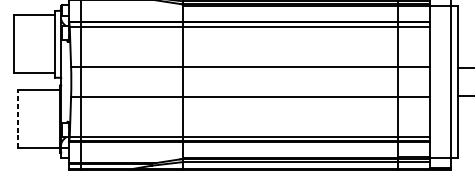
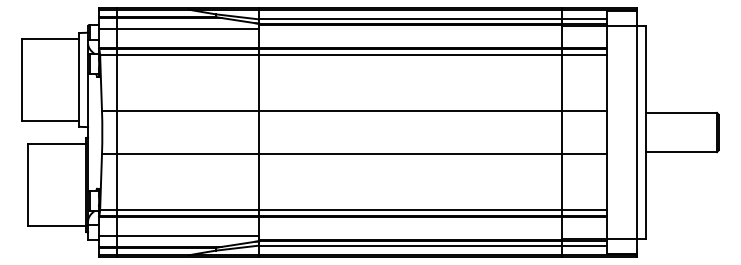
line: (125, 8) -> (178, 29), added
line: (18, 119) -> (27, 185), dashed -> solid
line: (125, 154) -> (178, 235), added

